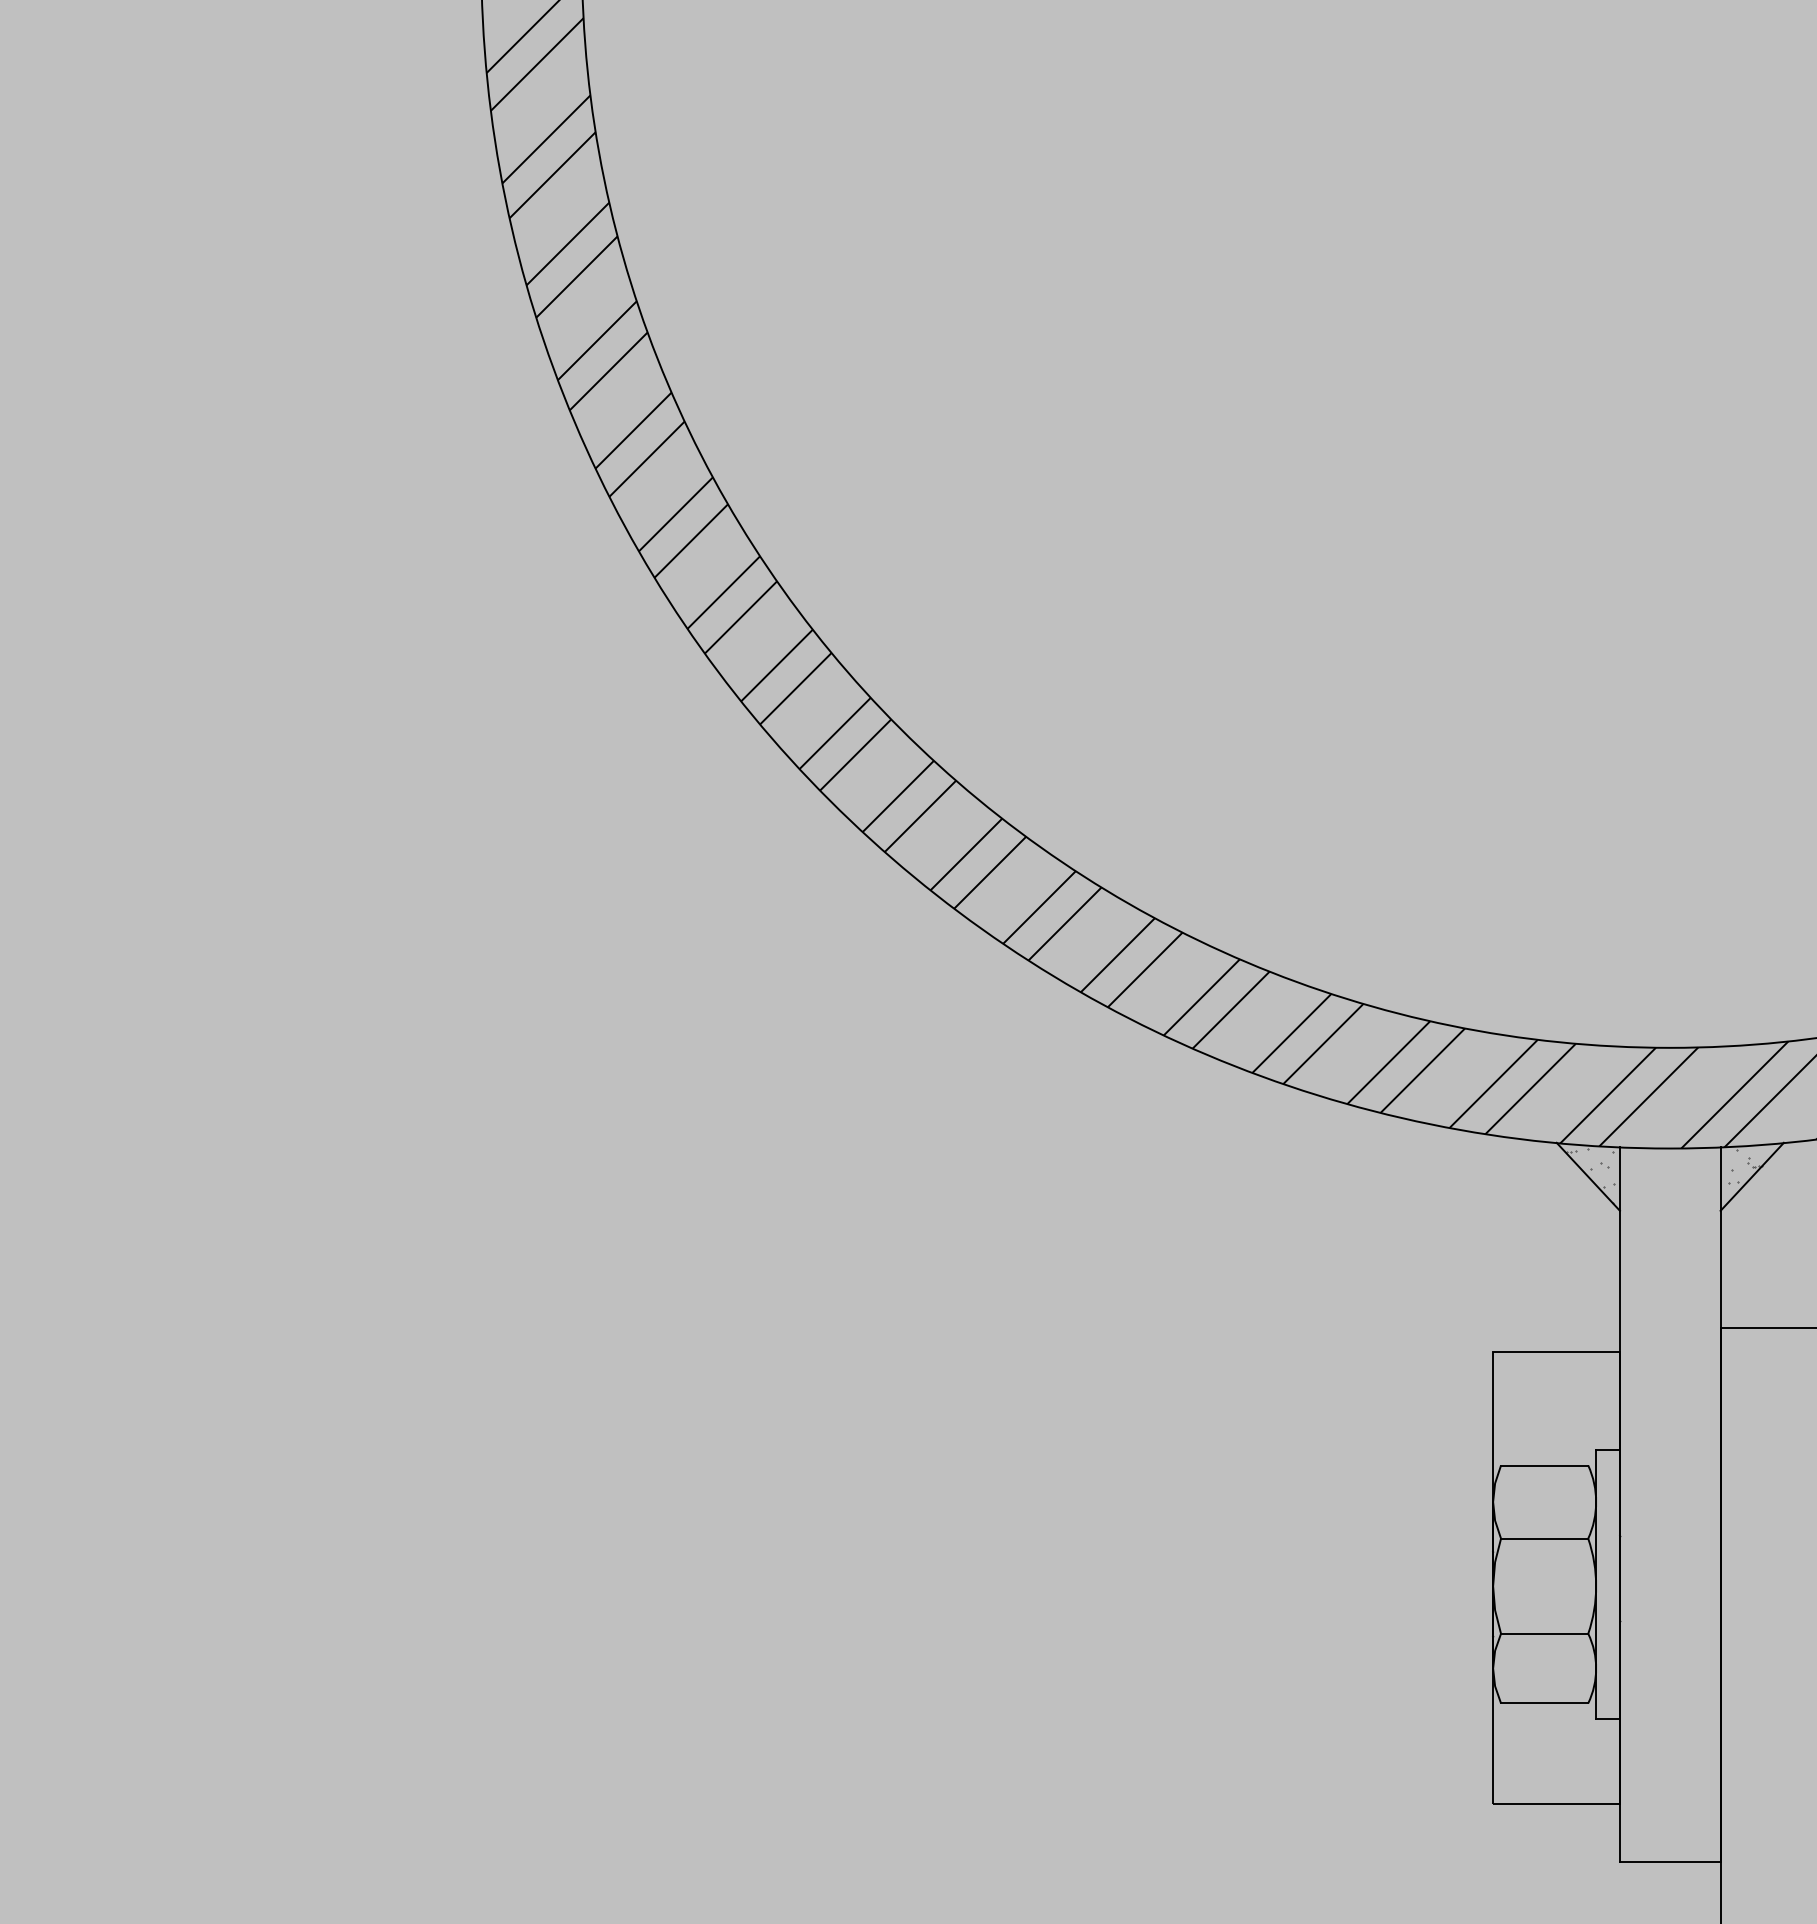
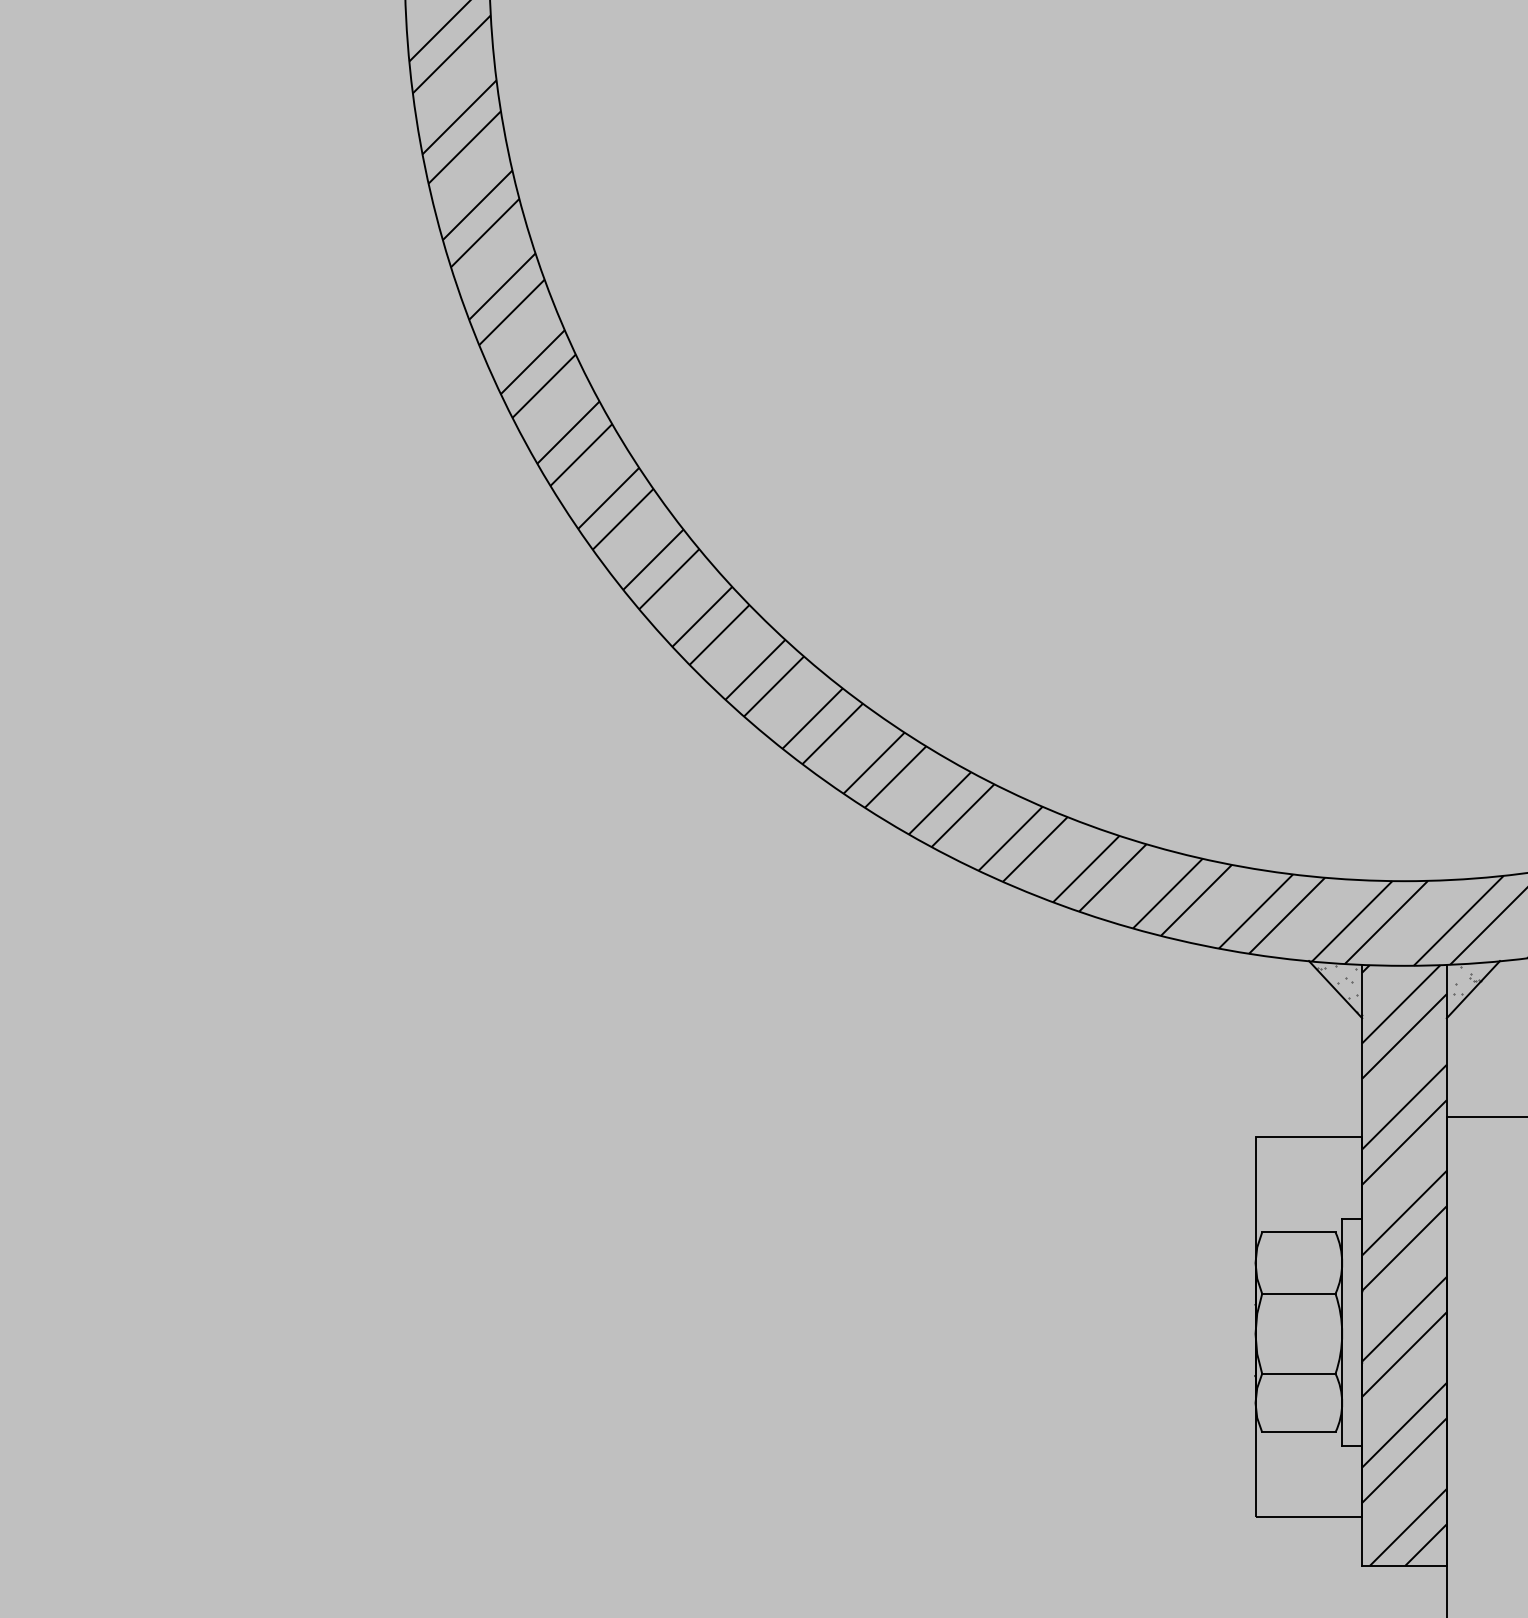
hatch: (1669, 1504) -> (1403, 1265), added

